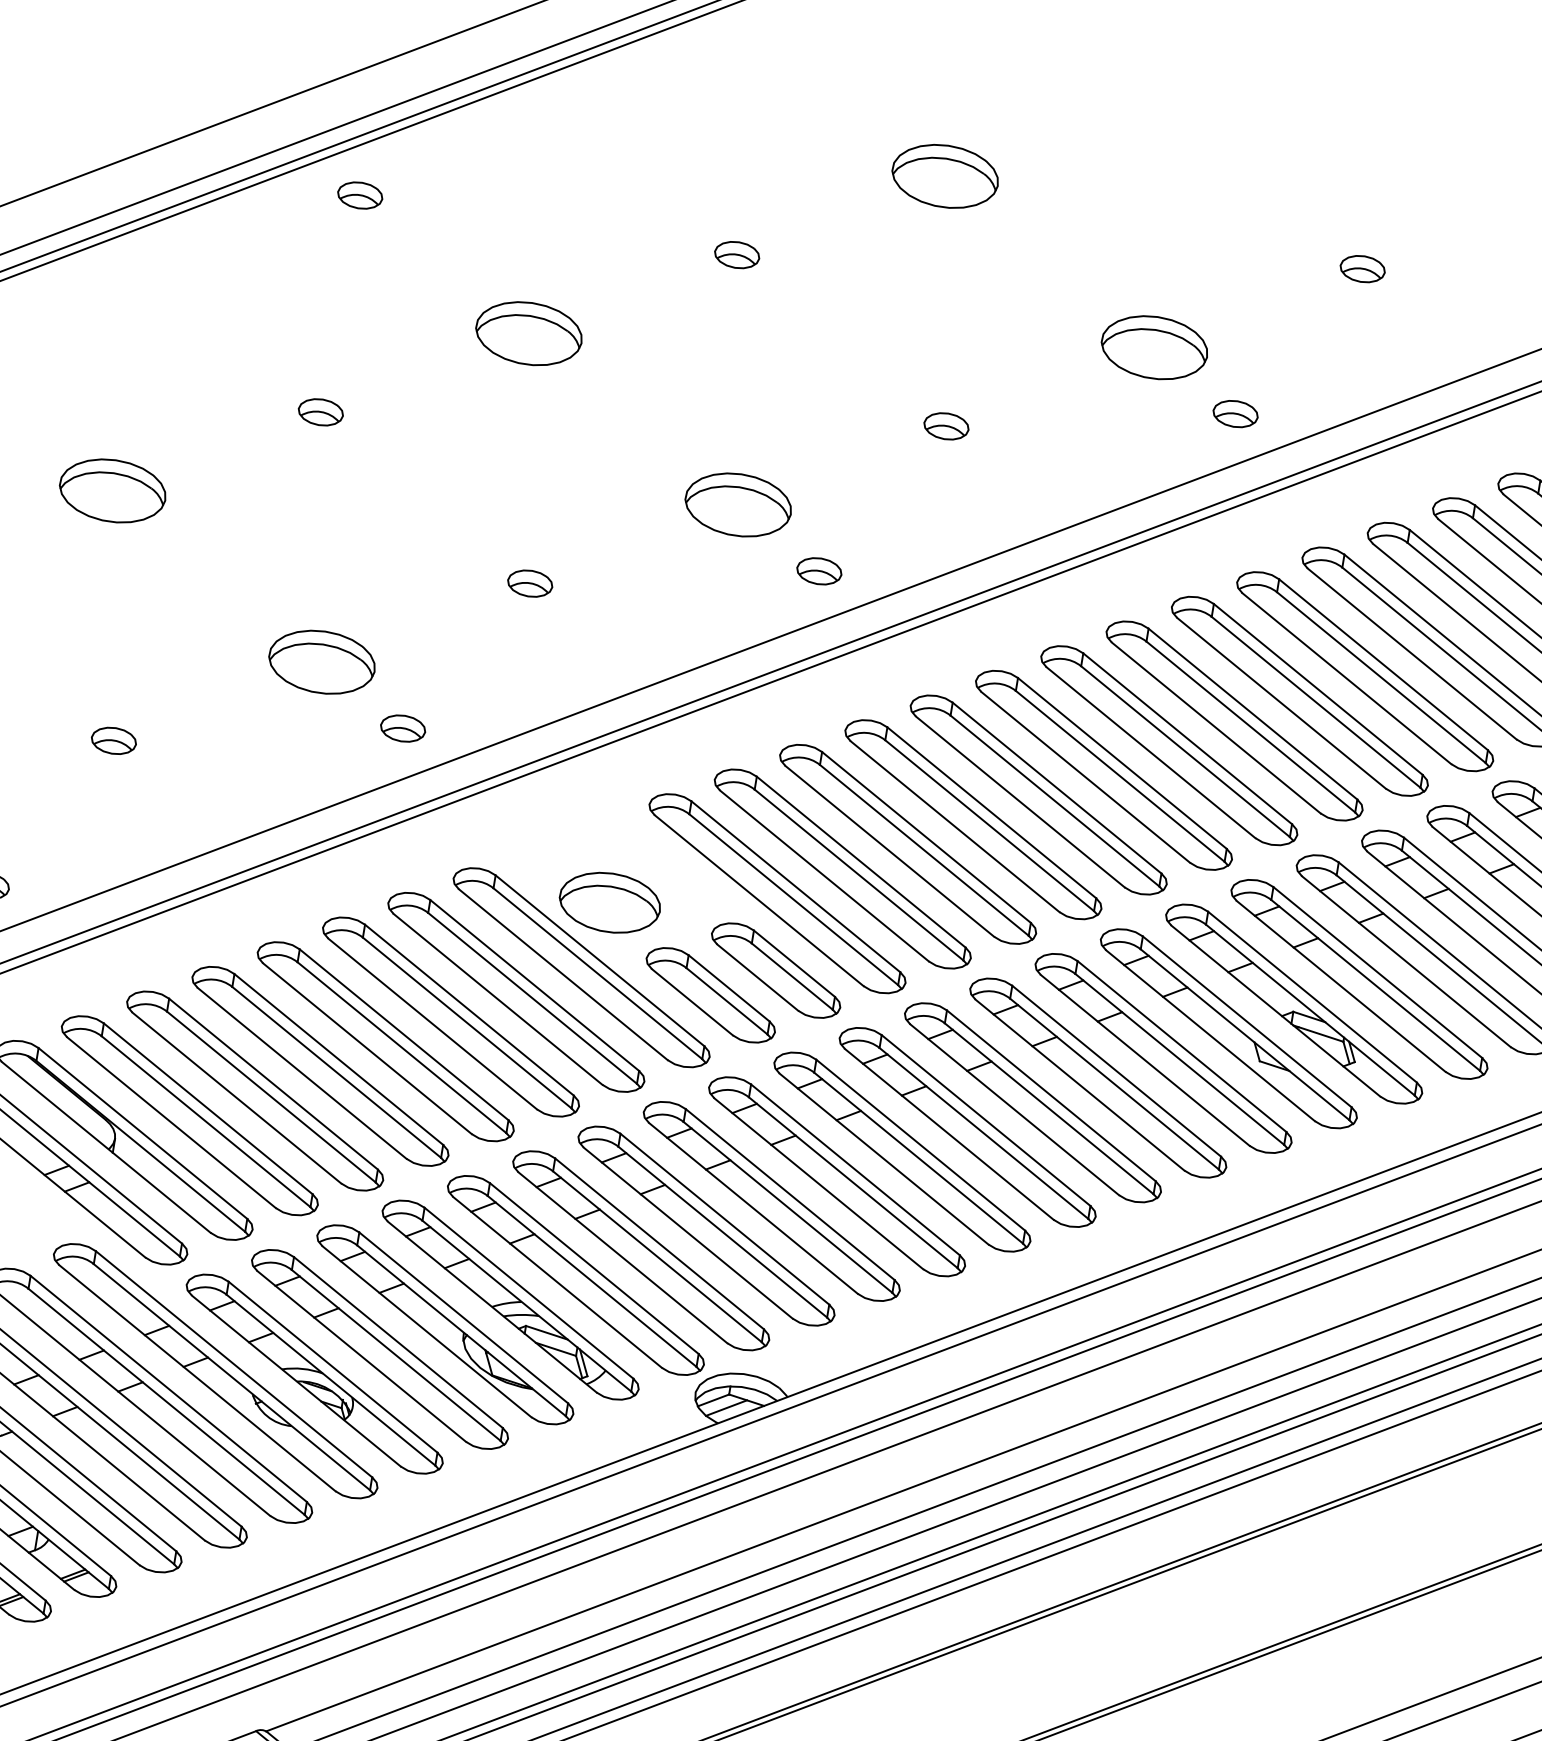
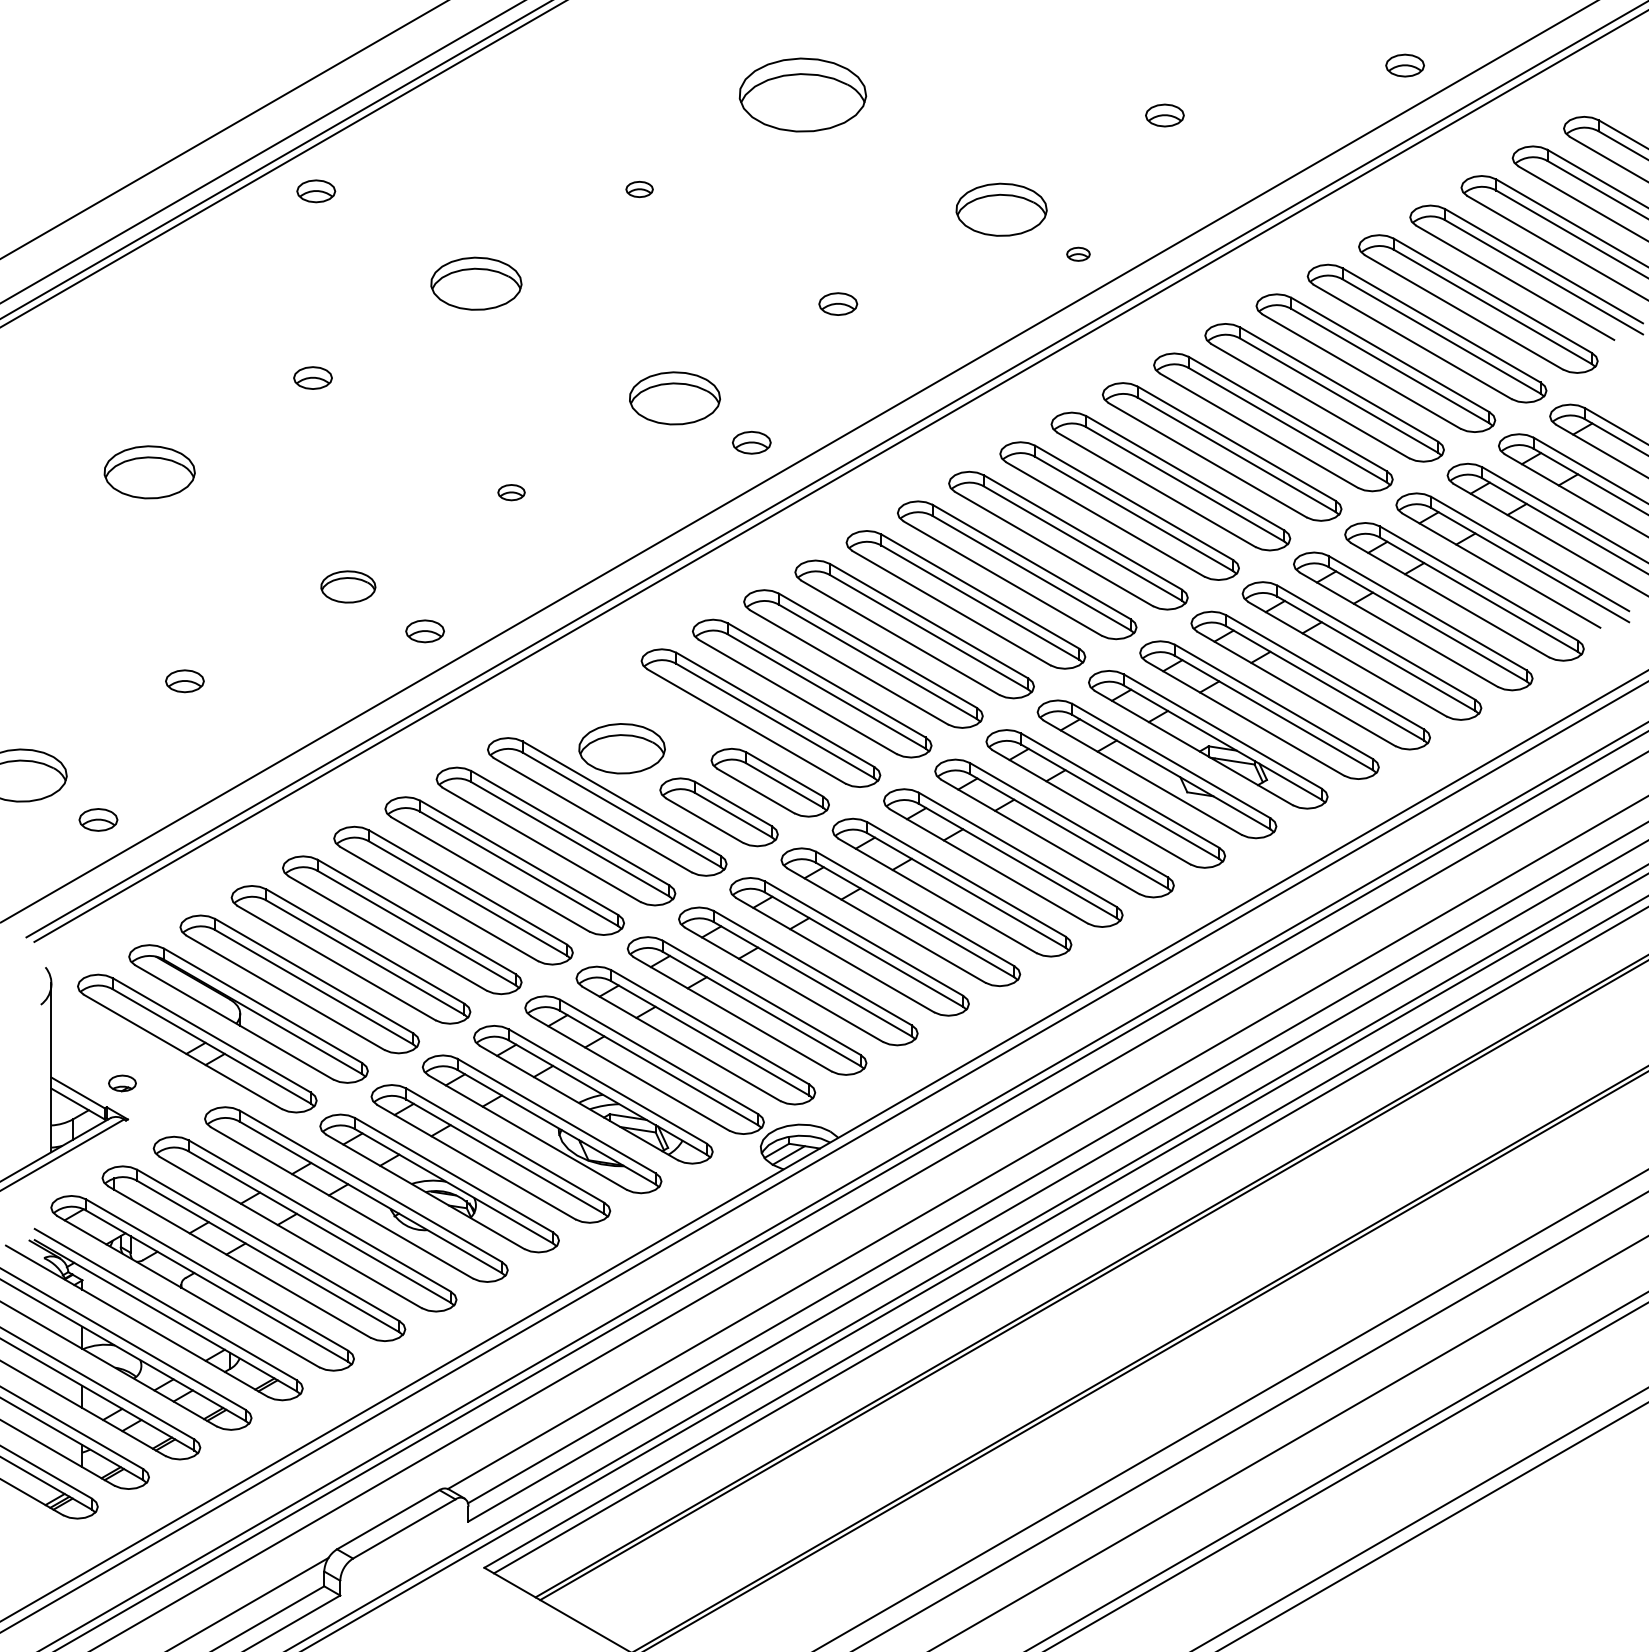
part: (945, 176) -> (803, 95), size x1.4
part: (736, 255) -> (639, 189), size x0.7
part: (1235, 414) -> (1078, 254), size x0.6
part: (530, 583) -> (511, 492), size x0.7
part: (322, 661) -> (348, 586), size x0.6

